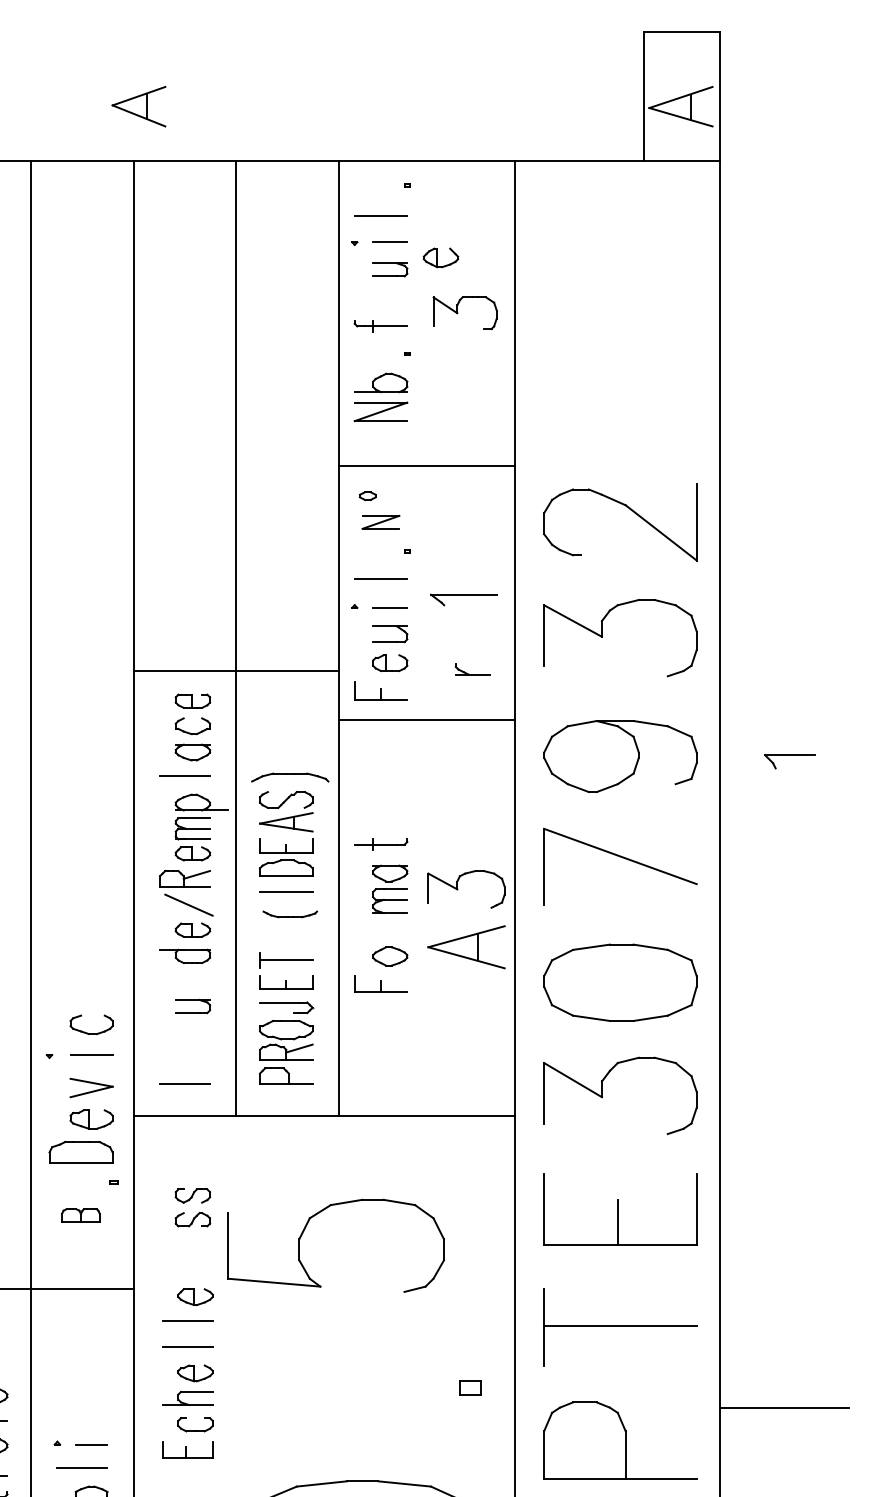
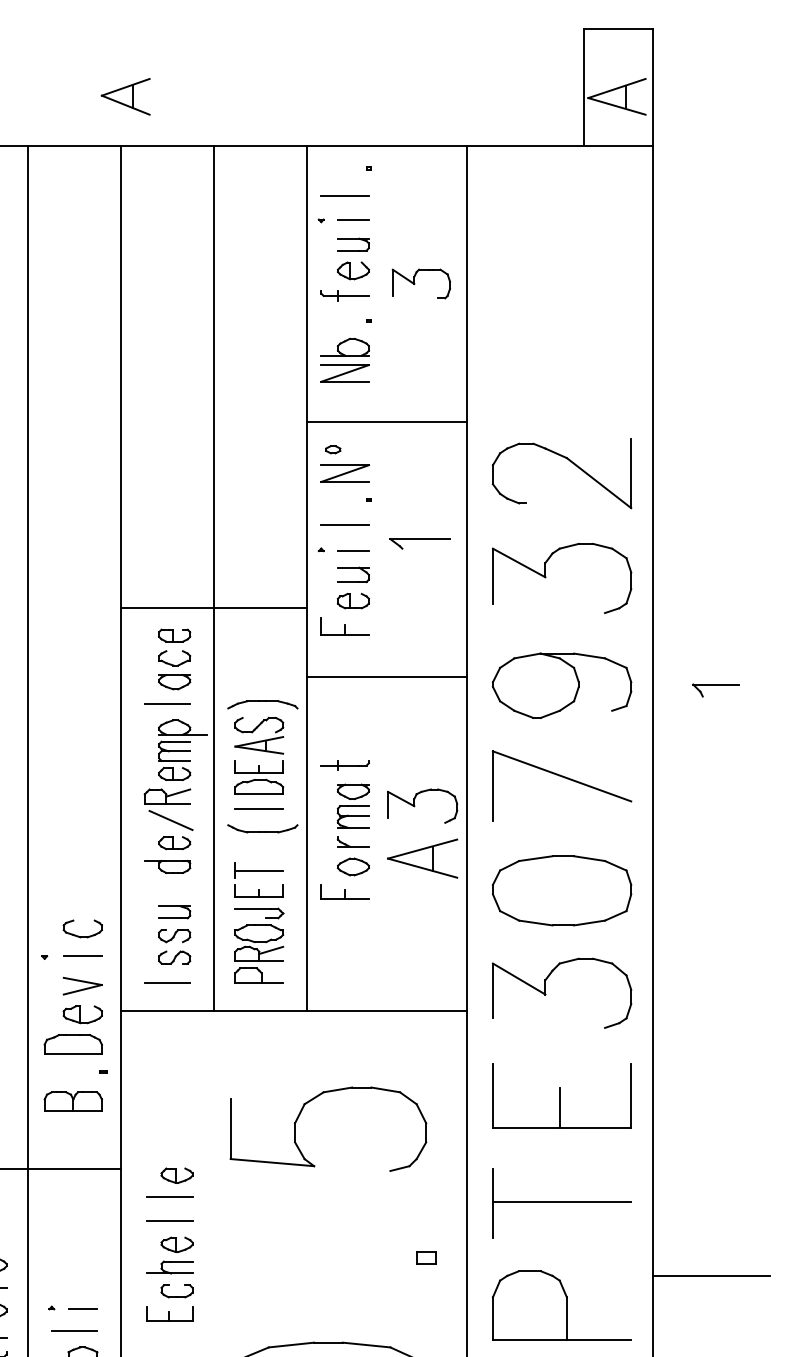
part: (439, 257) -> (352, 270), moved
part: (380, 522) -> (344, 473), size x1.43
part: (471, 669) -> (352, 841), moved
line: (426, 719) -> (386, 677), moved
part: (289, 914) -> (262, 828), size x1.43
part: (189, 1200) -> (171, 940), moved
part: (80, 1215) -> (72, 1101), size x1.67
part: (305, 1229) -> (300, 1114), moved

